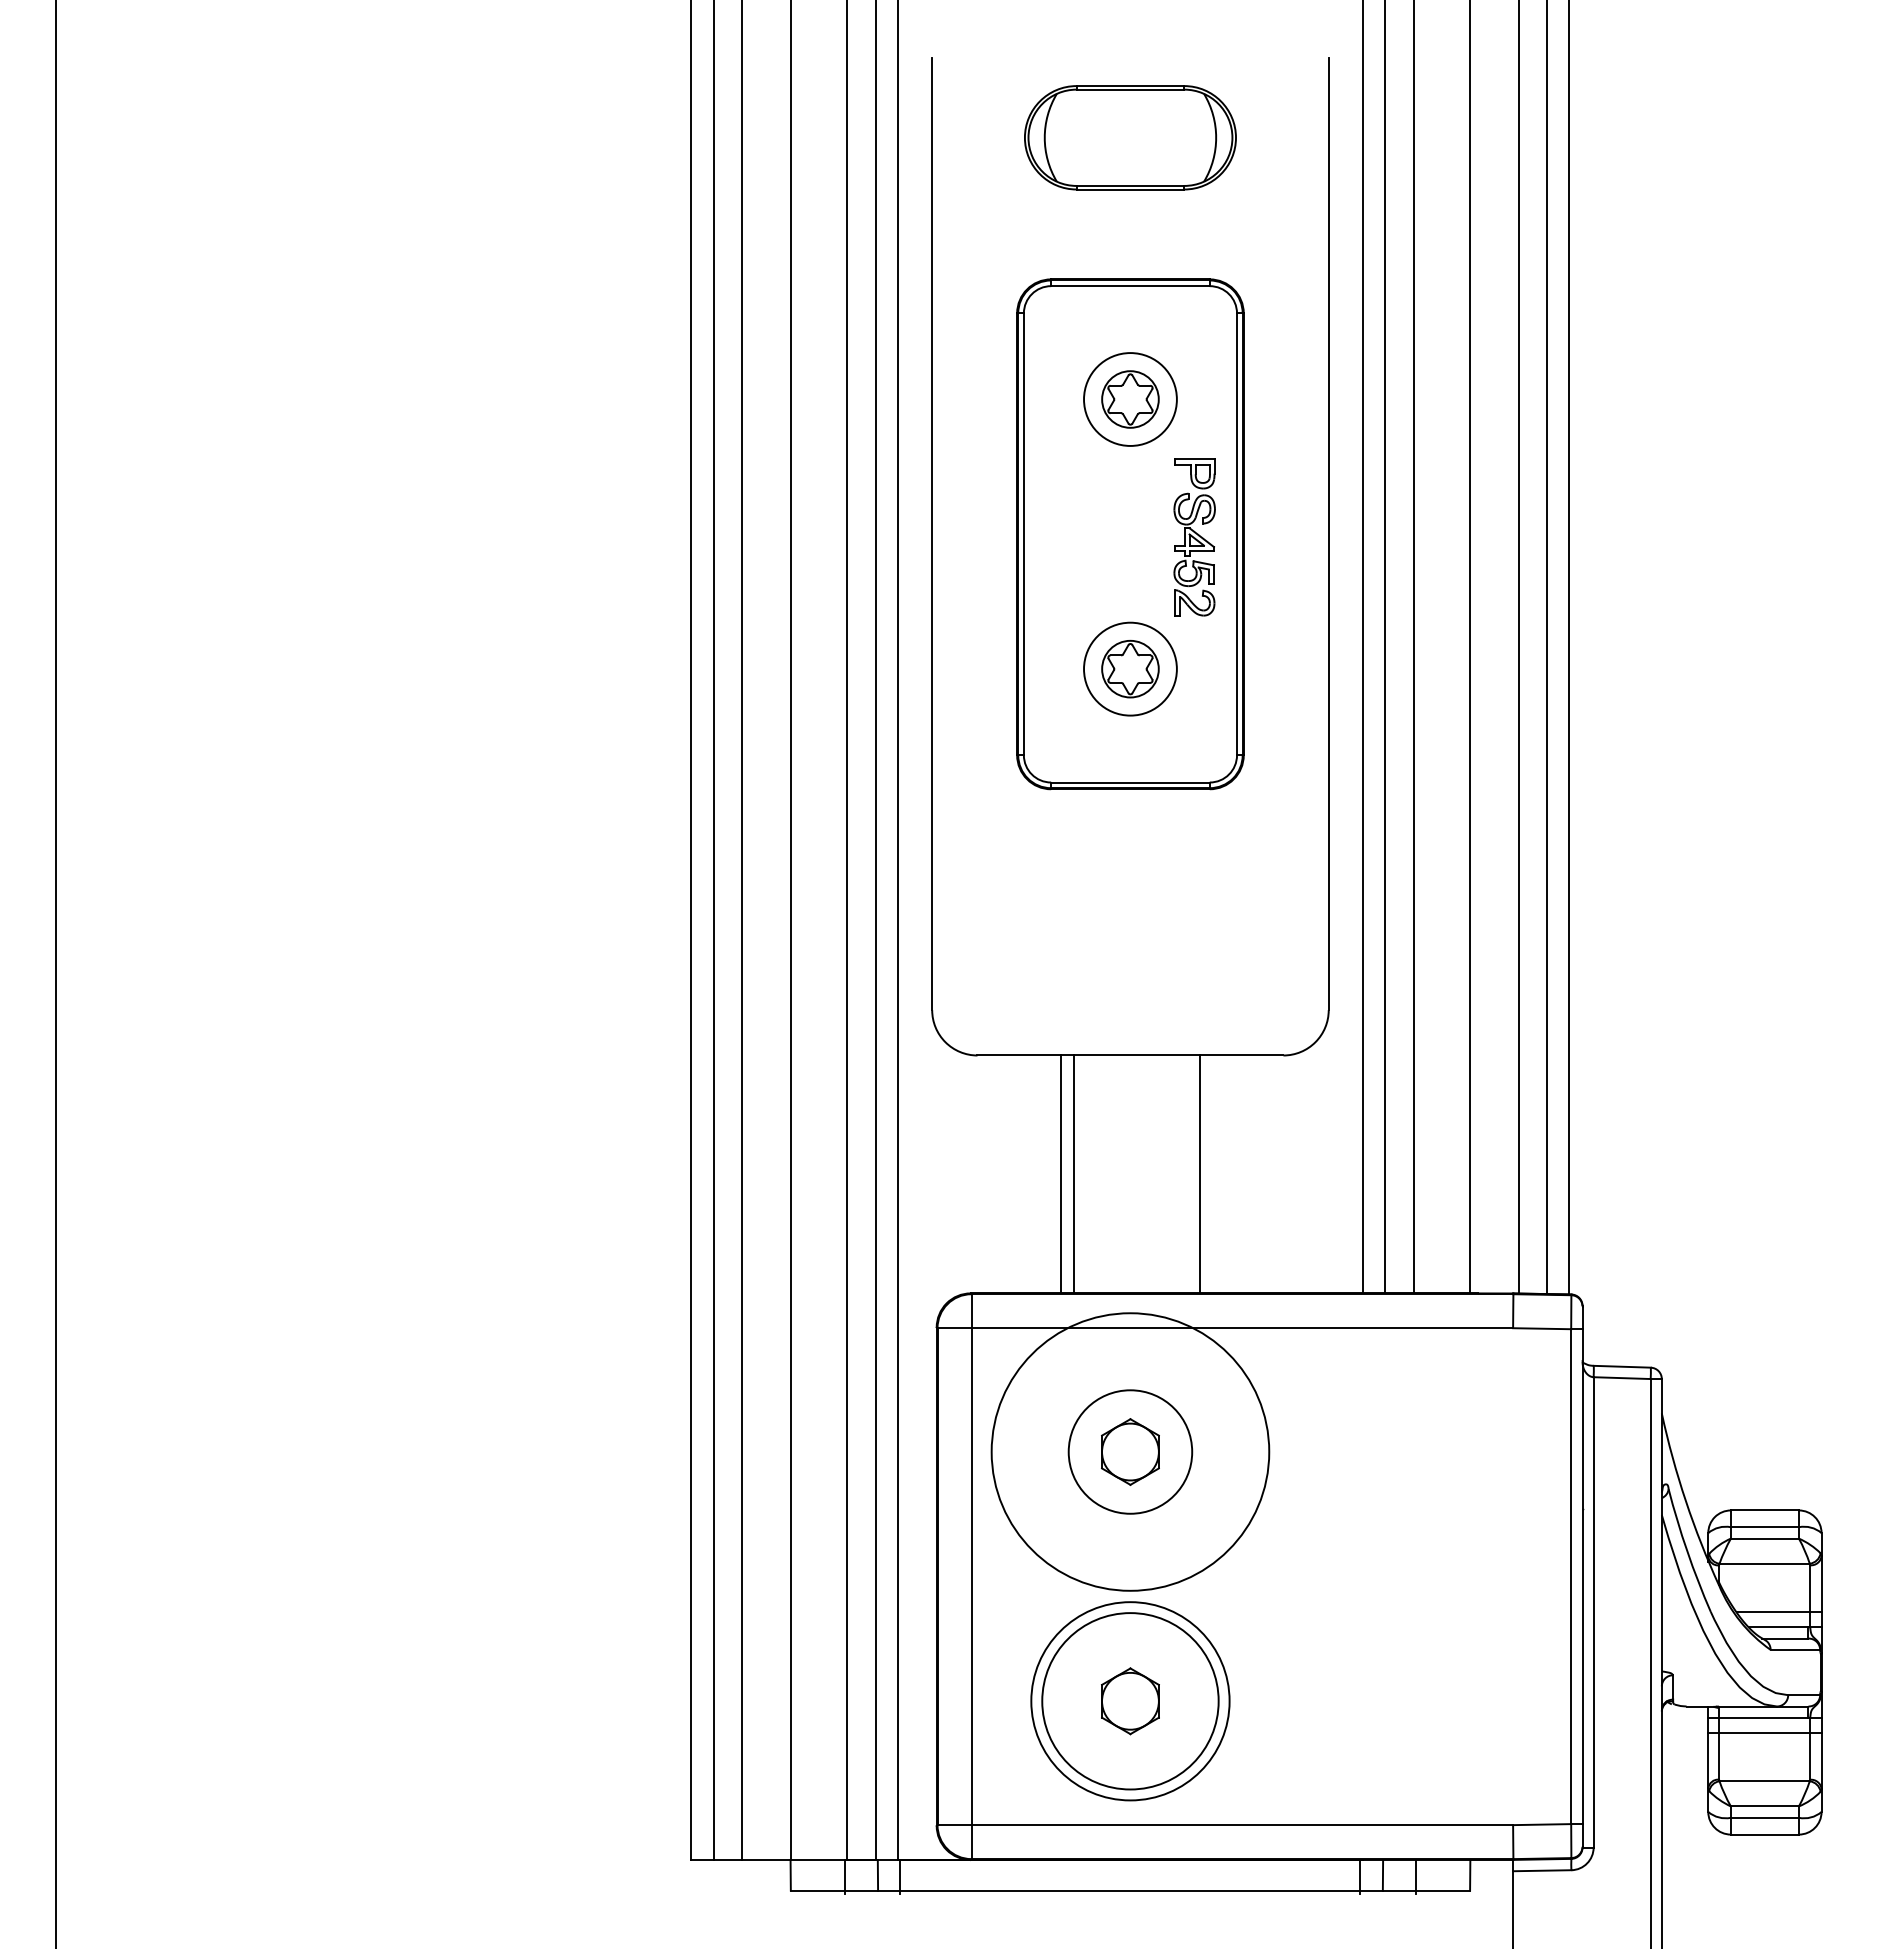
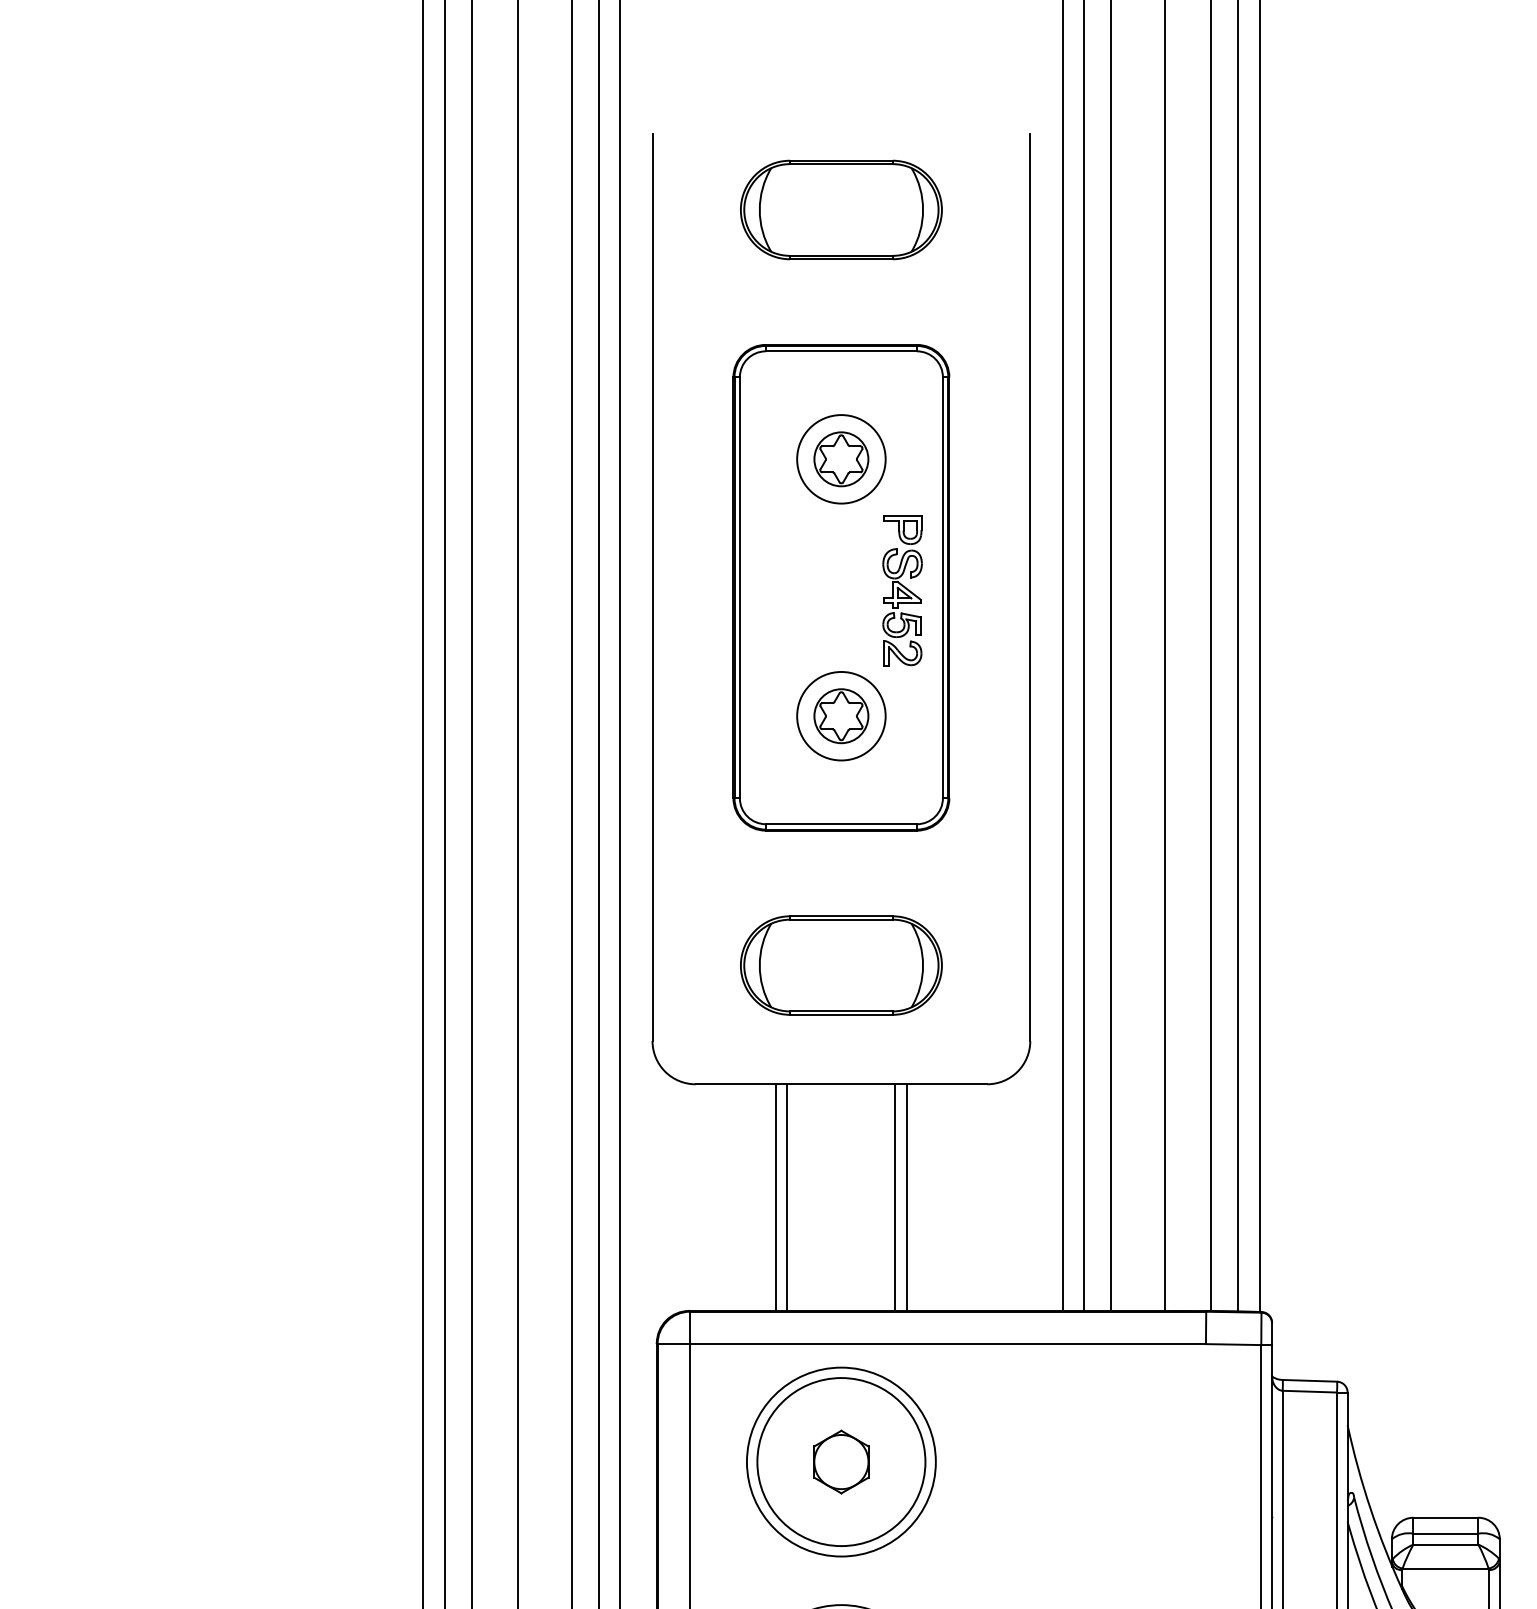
part: (1130, 930) -> (841, 965), added
line: (1187, 1174) -> (895, 1197), added
circle: (1130, 1451) -> (841, 1461), size x0.71
circle: (1130, 1451) -> (841, 1461), size x1.43

